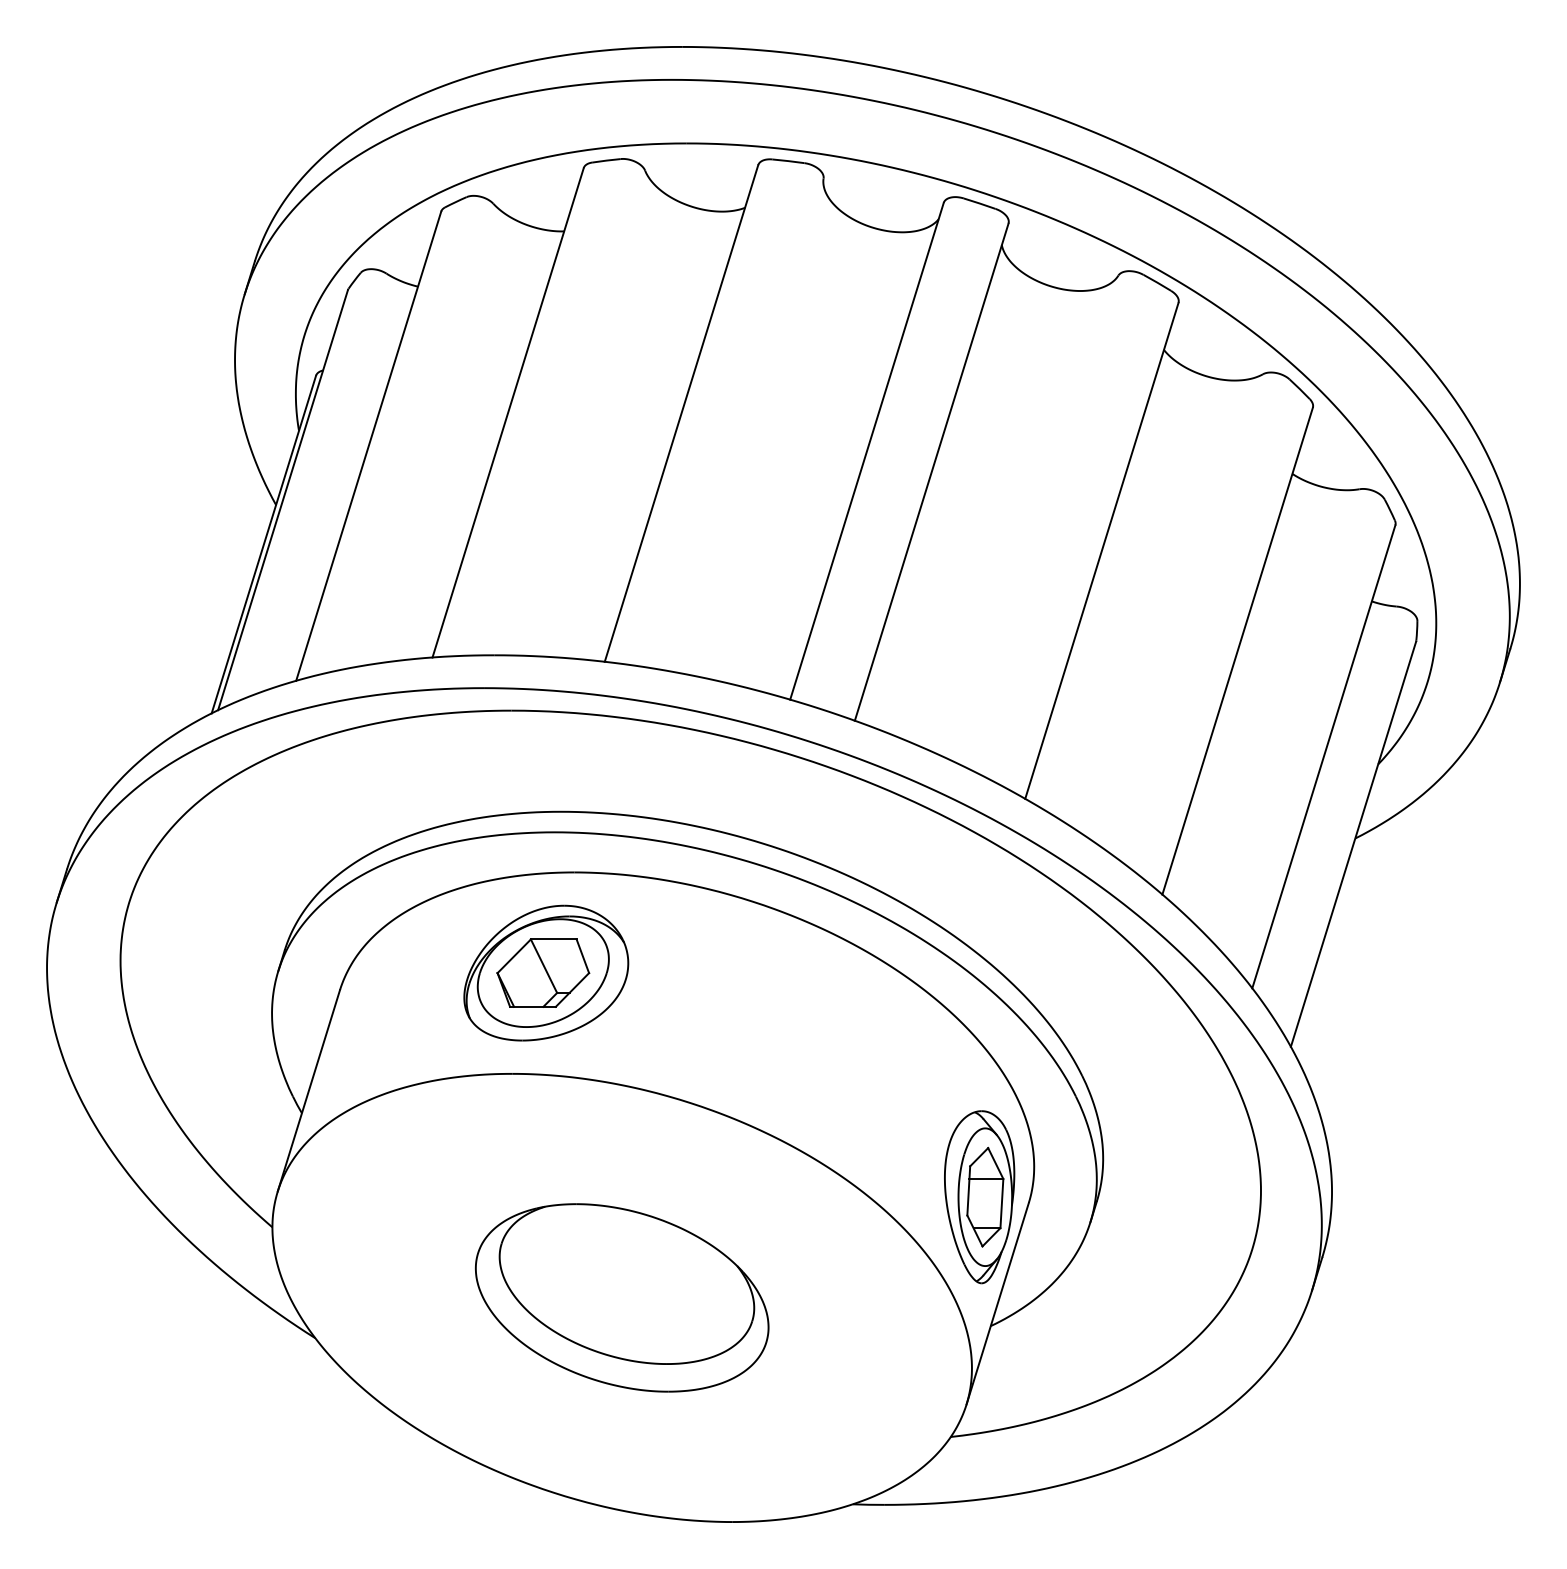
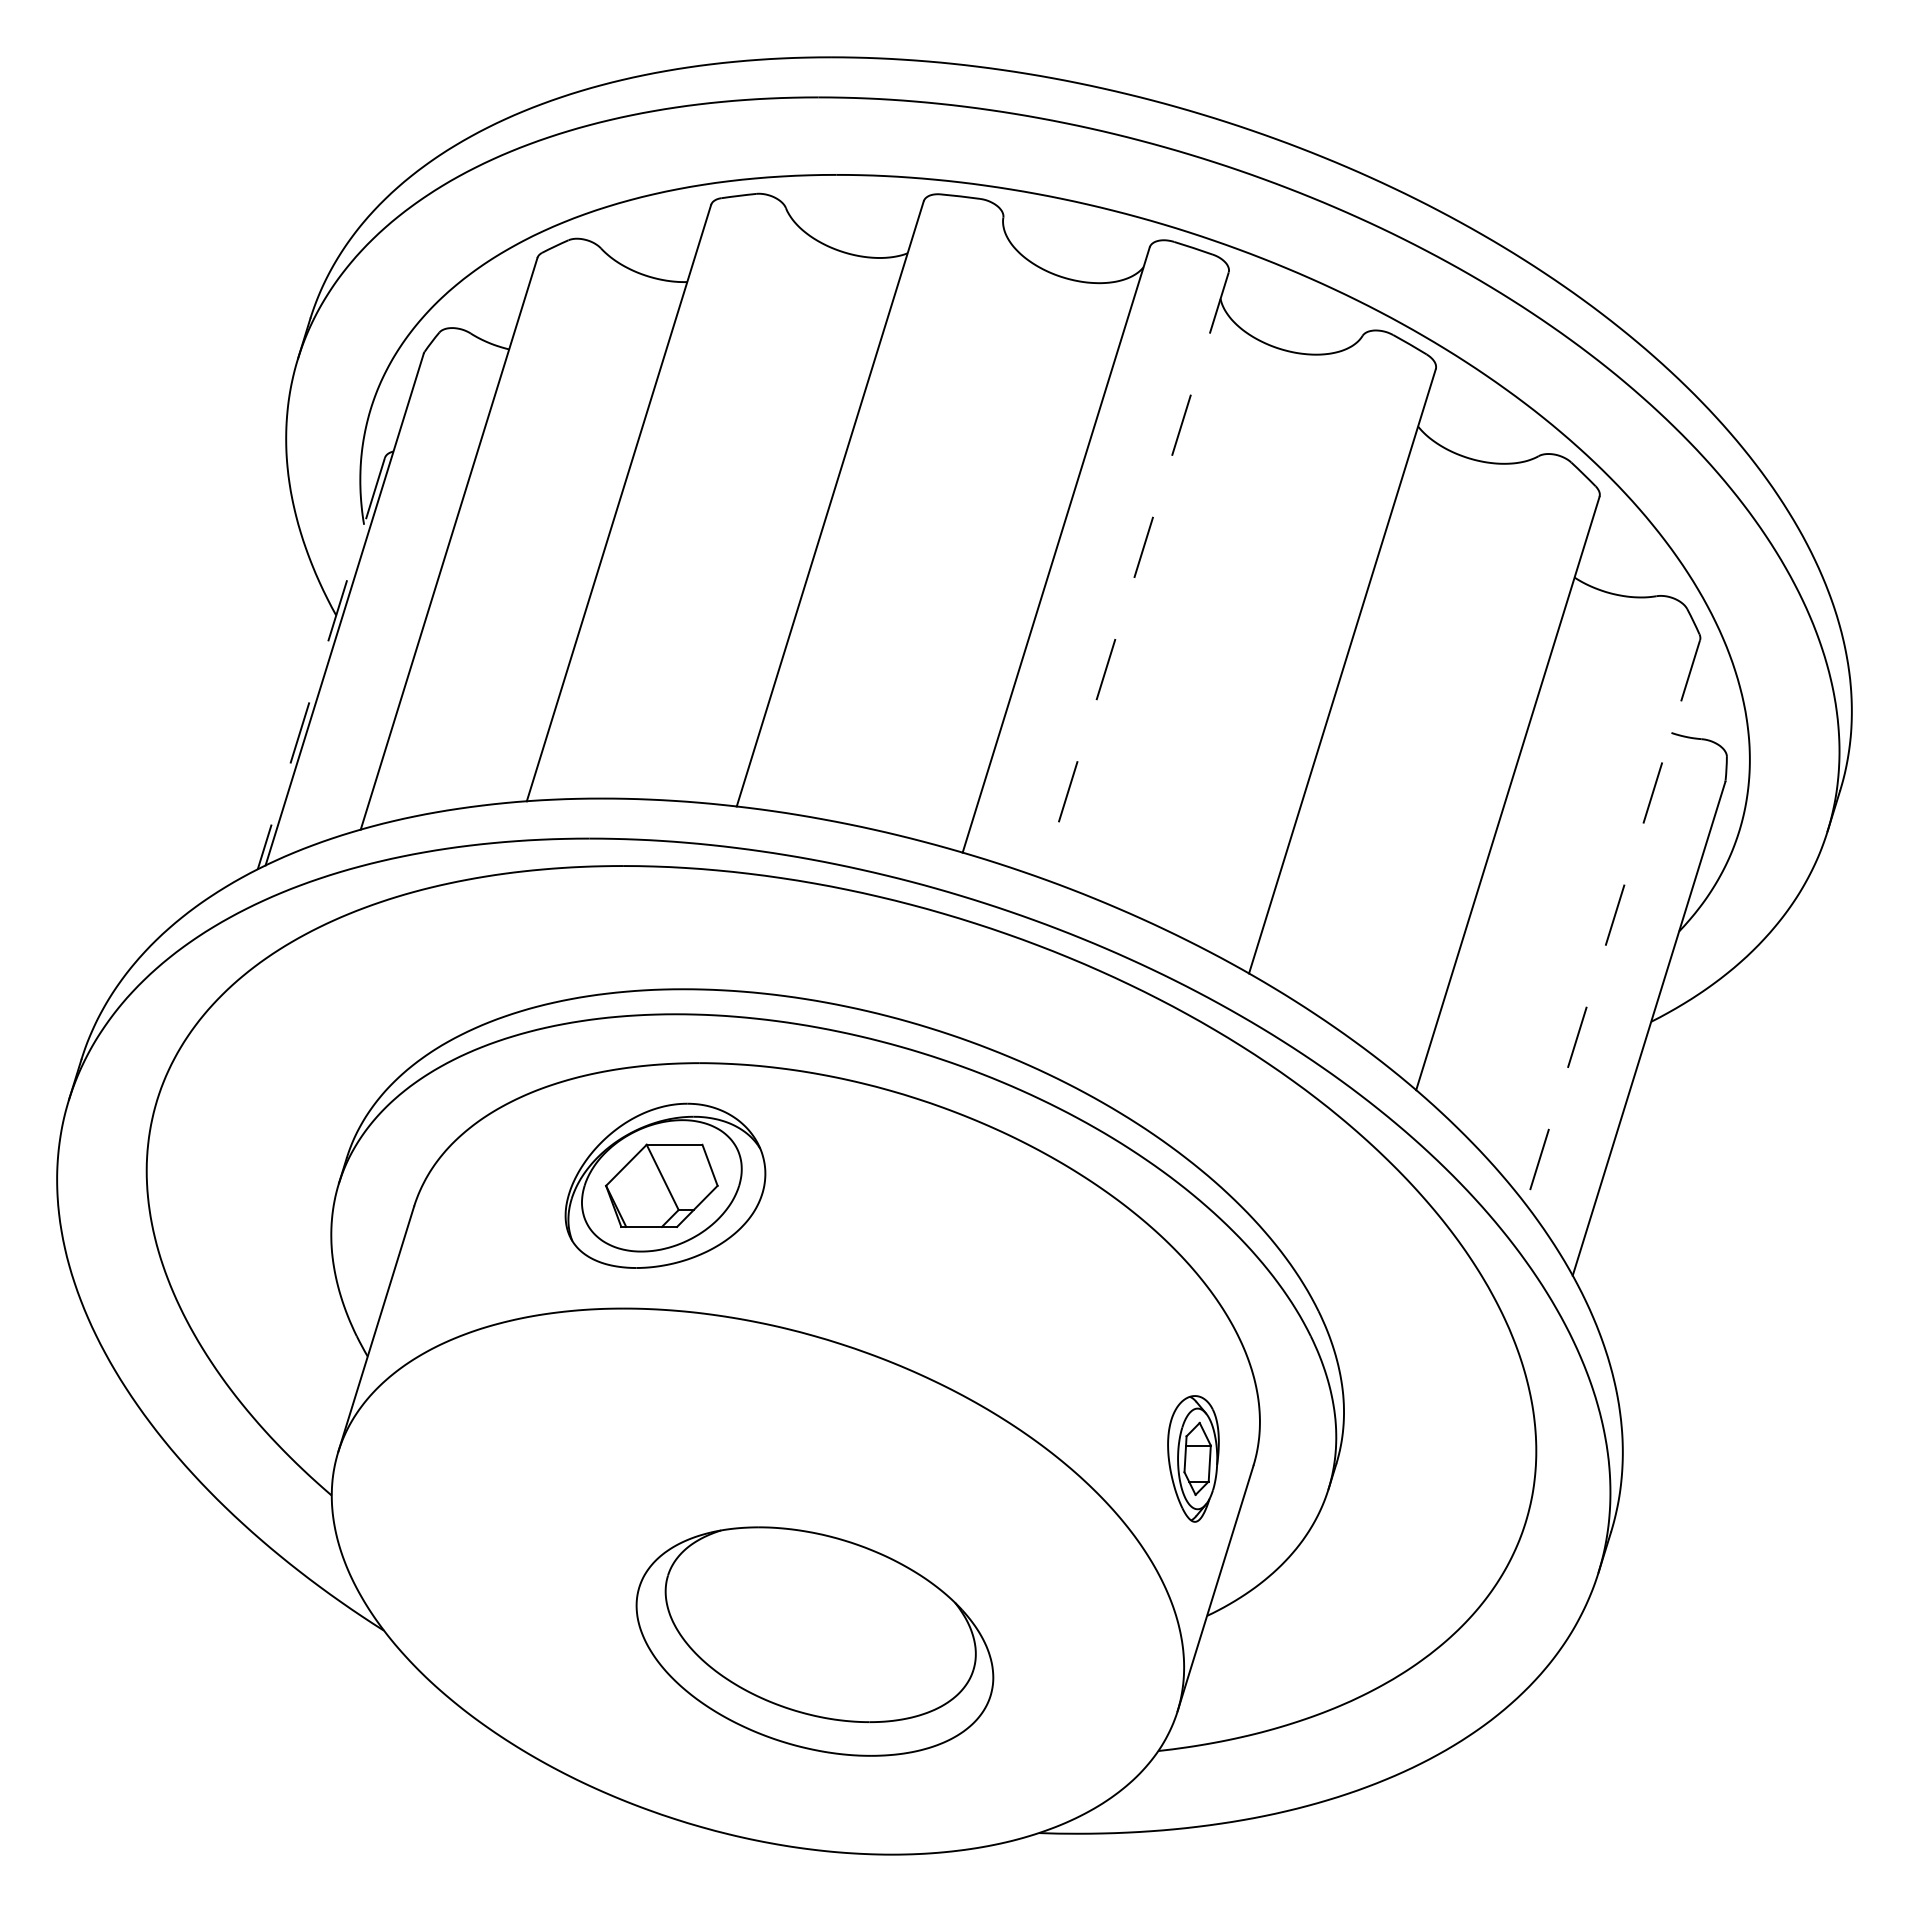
line: (931, 472) -> (1134, 575), solid -> dashed
line: (263, 545) -> (321, 664), solid -> dashed
line: (1323, 757) -> (1612, 922), solid -> dashed
part: (979, 1196) -> (1193, 1458), size x0.6
part: (621, 1297) -> (814, 1641), moved

